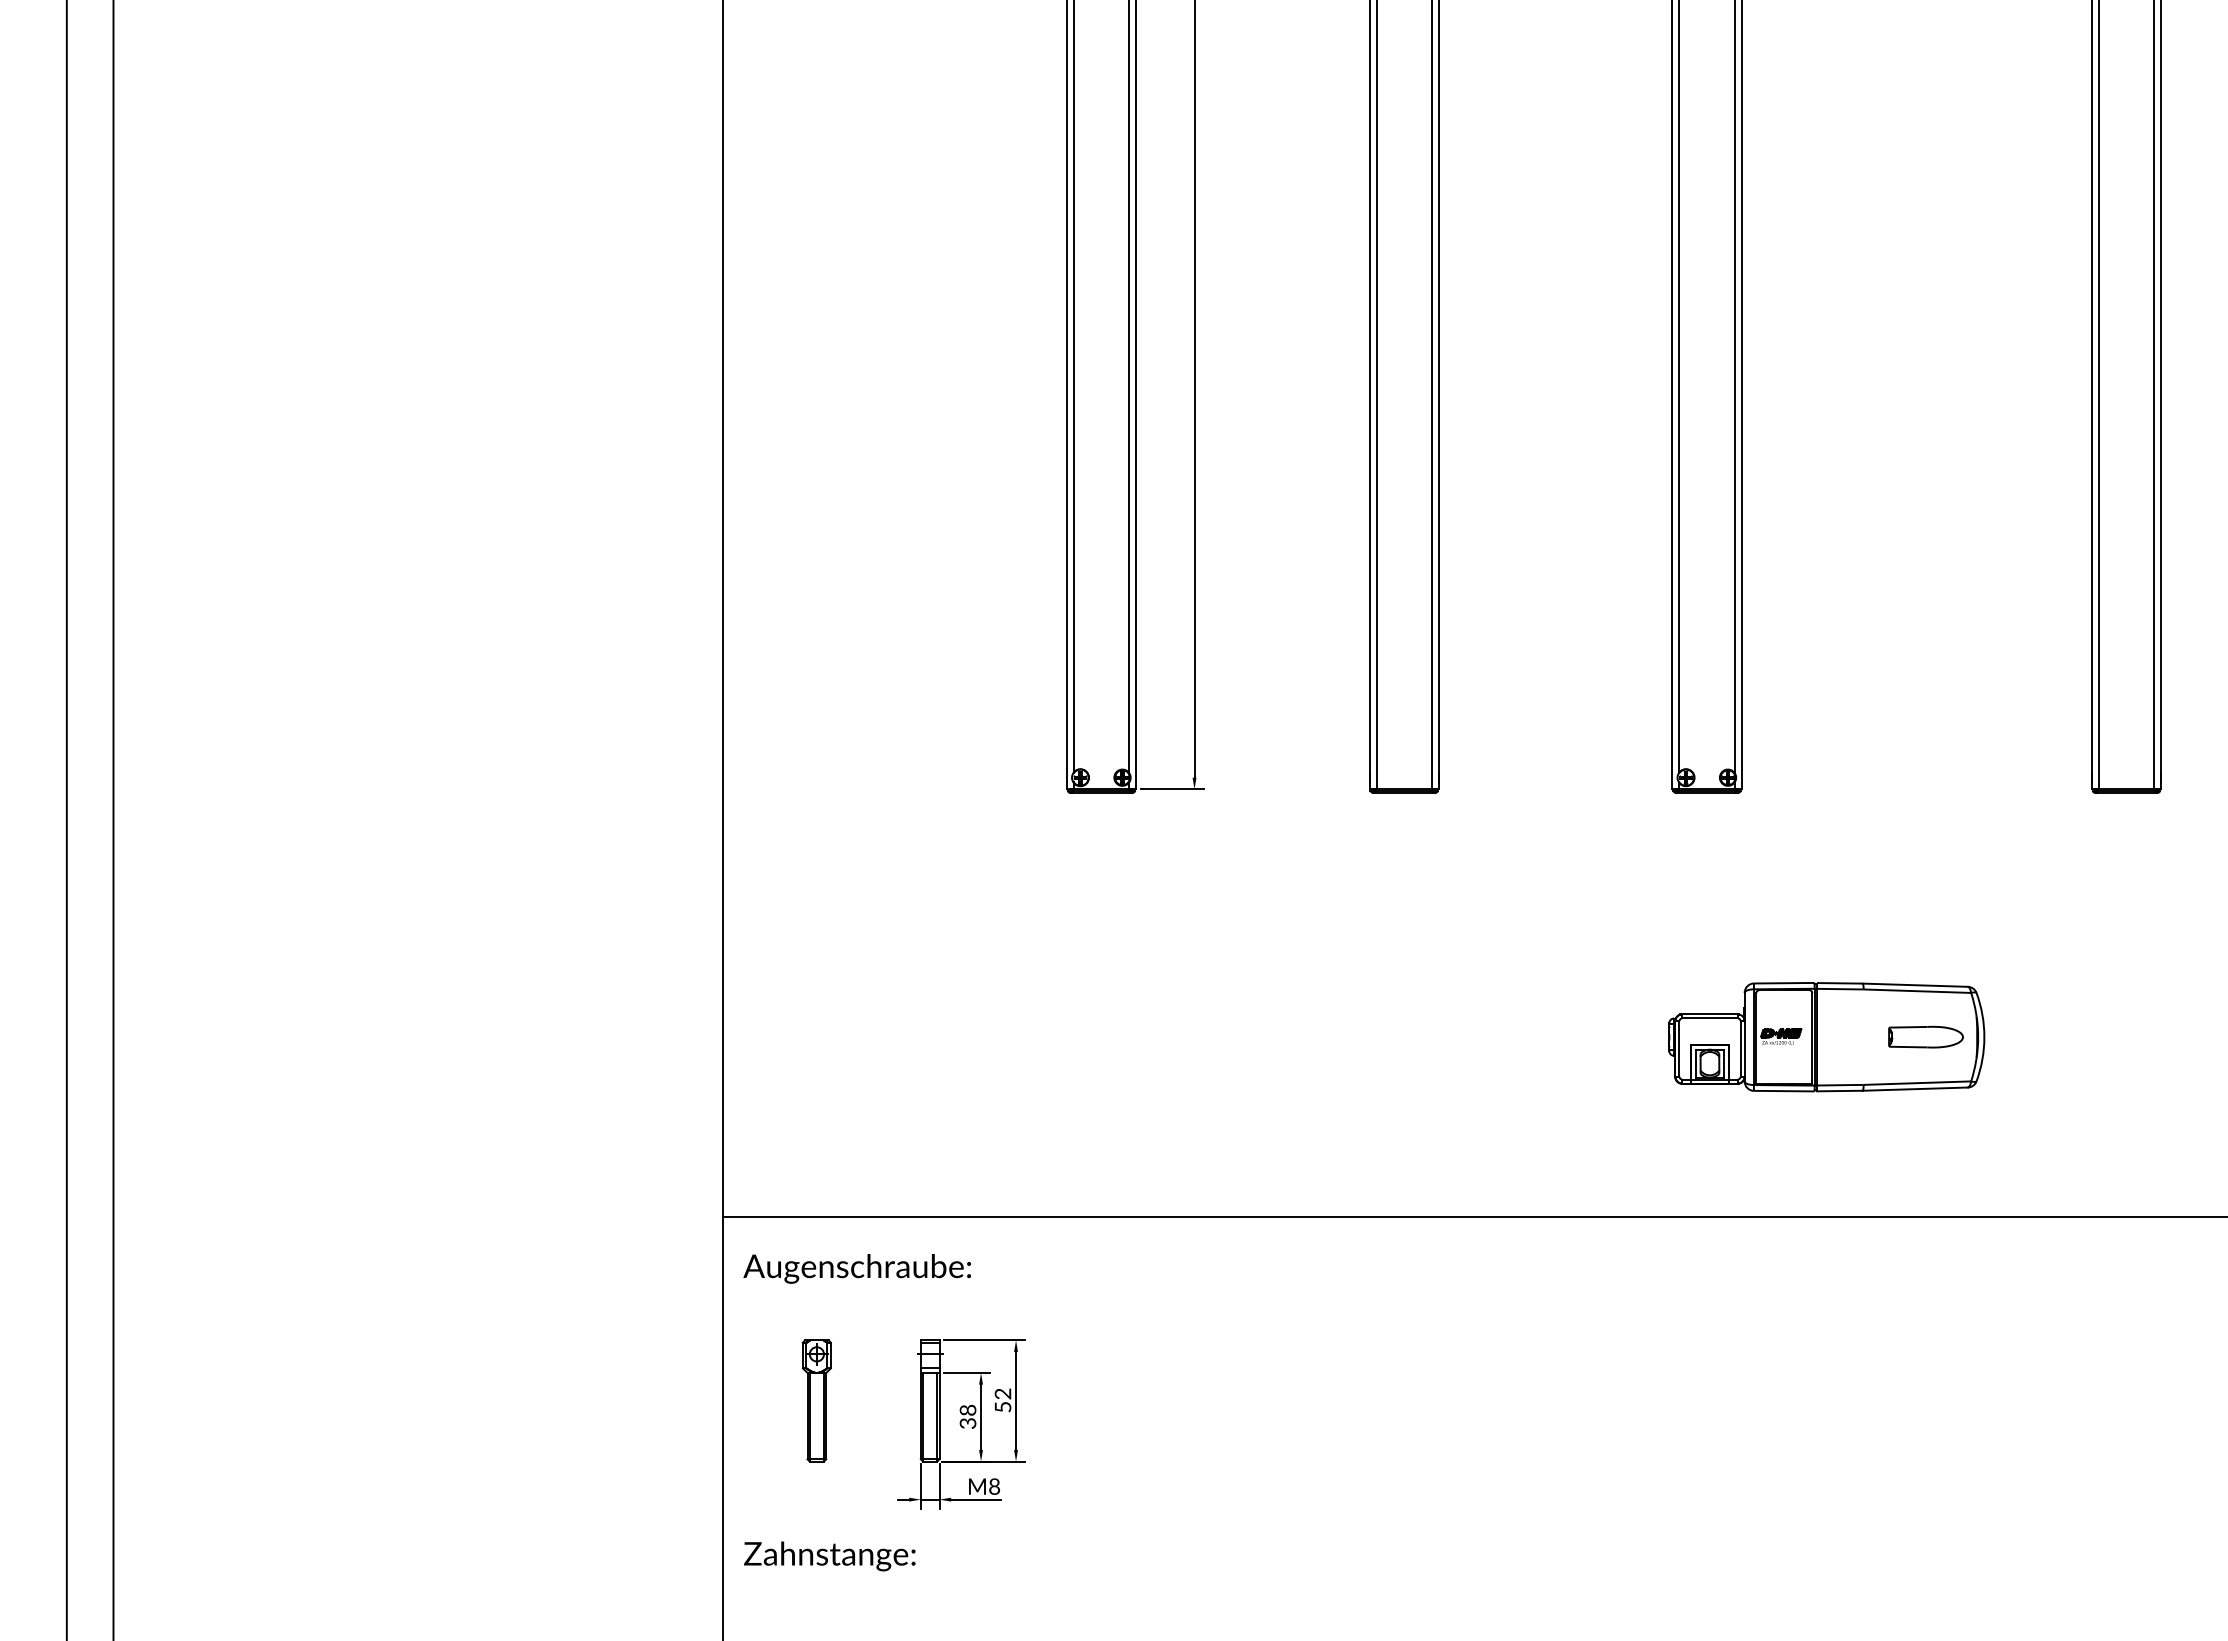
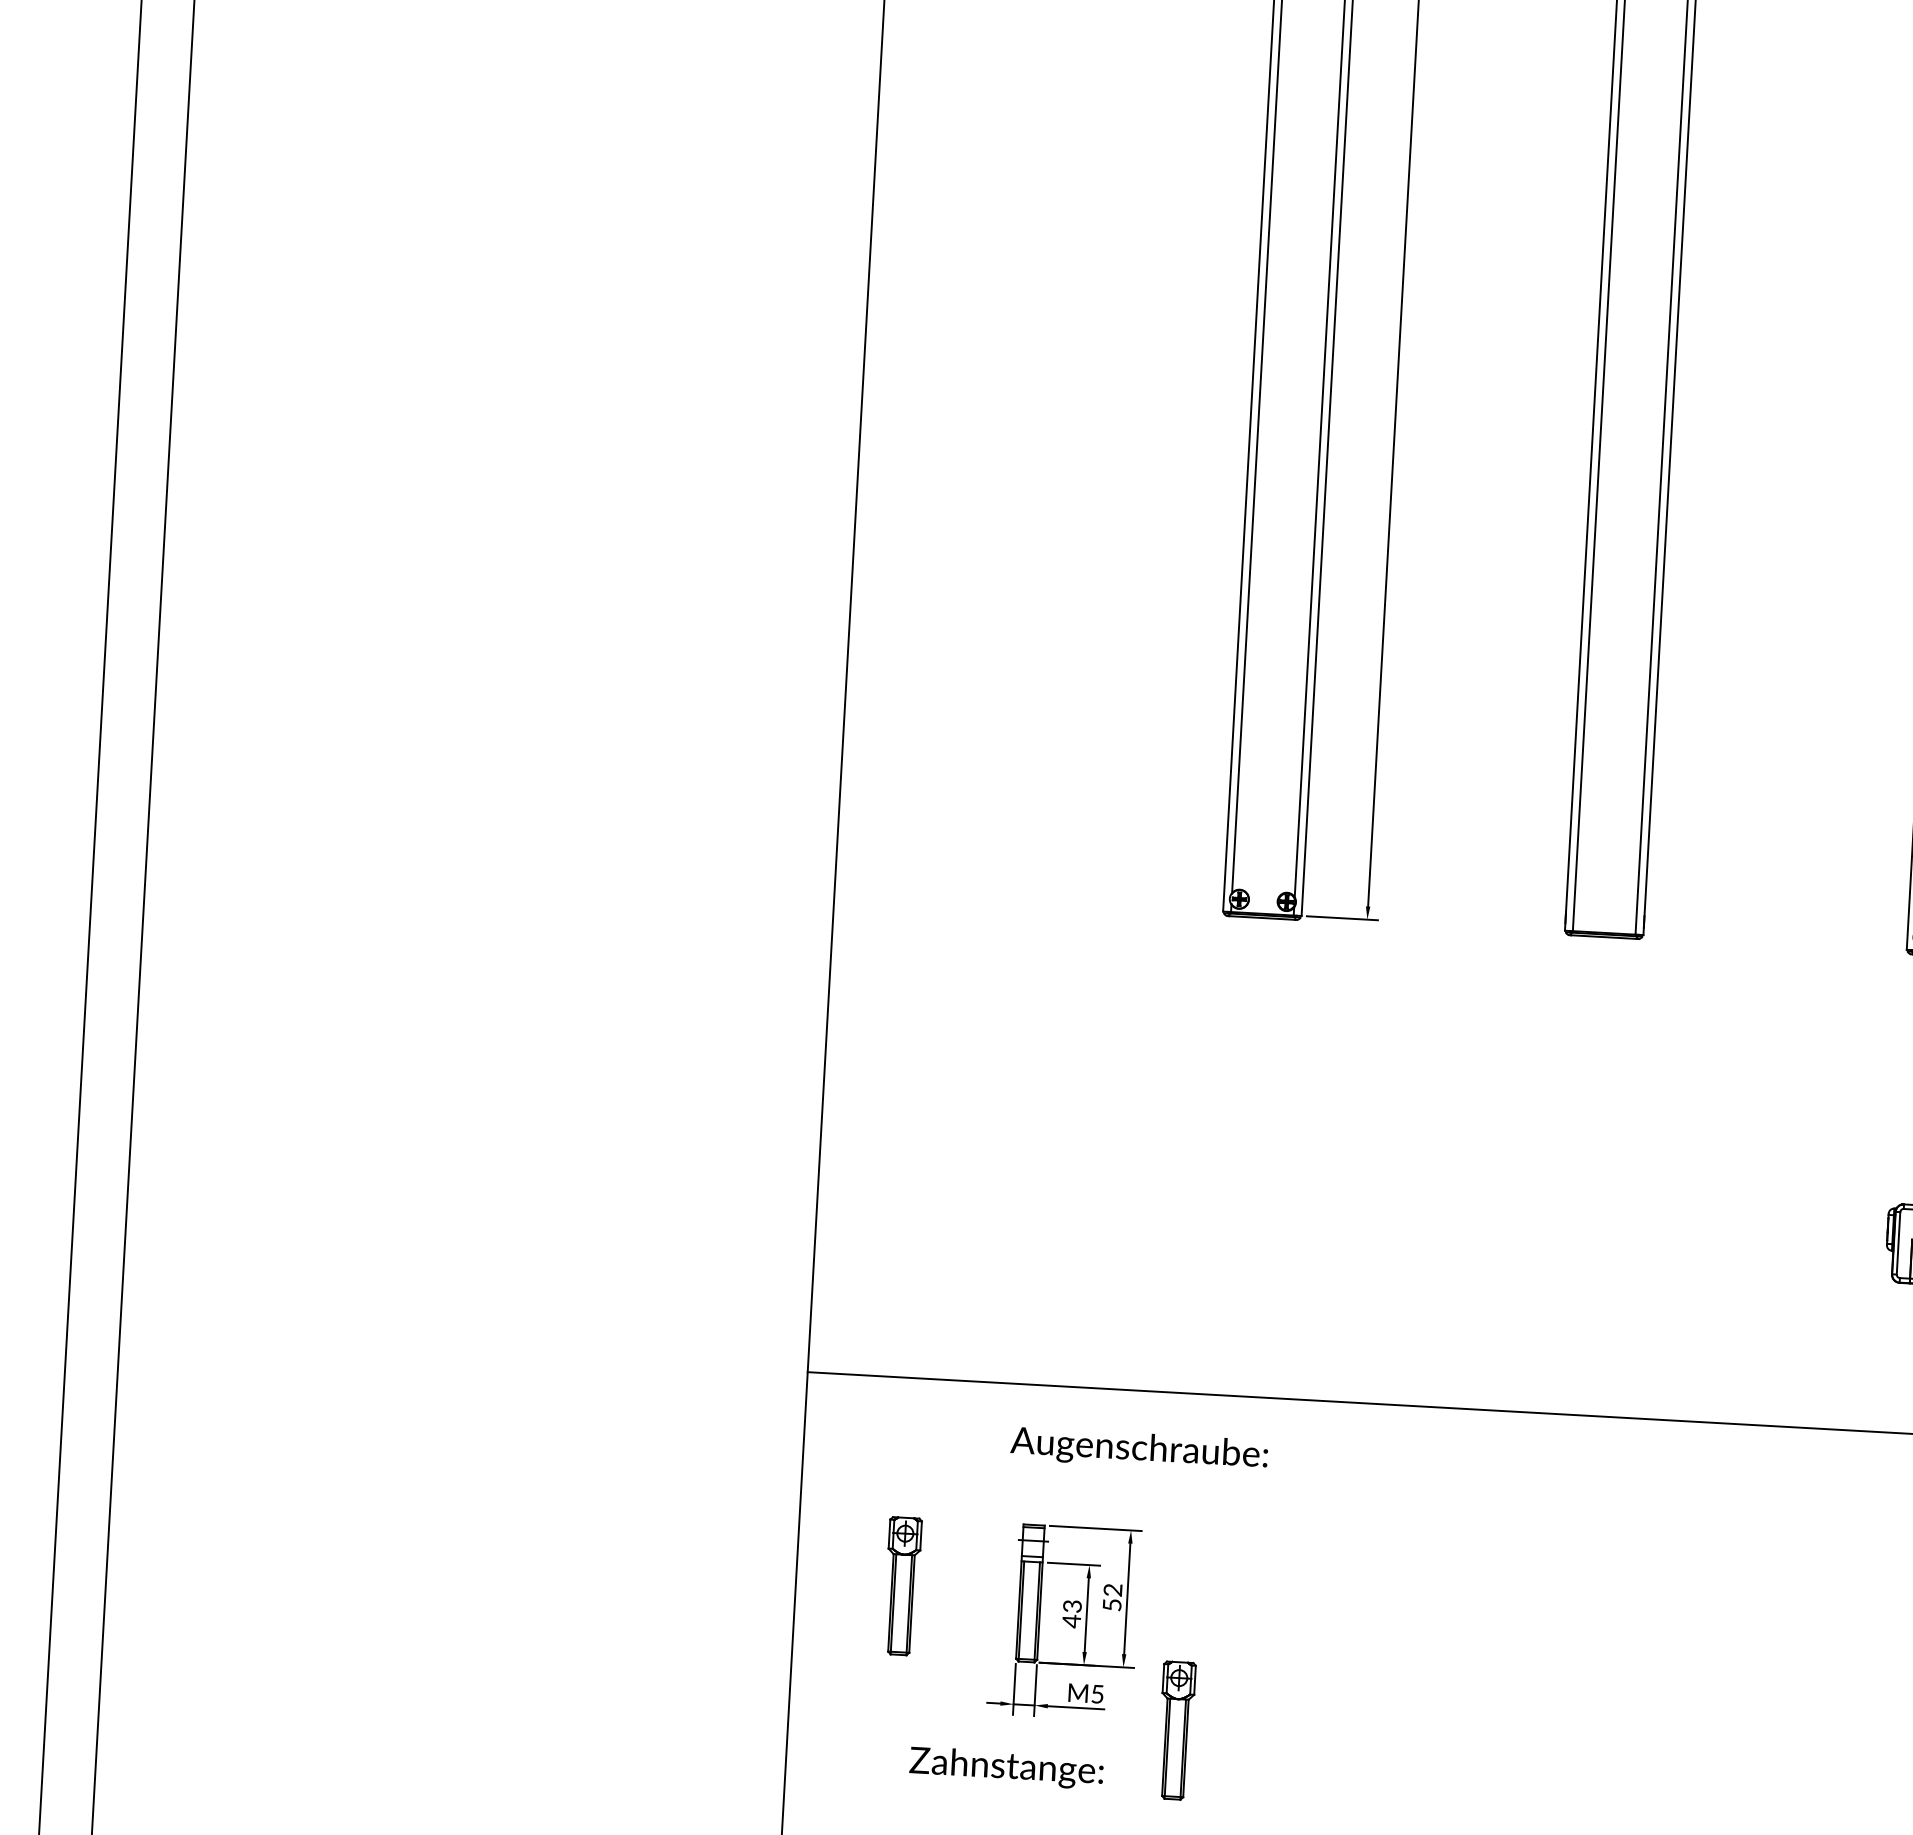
text: (856, 1268) -> (1138, 1449), moved
text: (967, 1416) -> (1071, 1613), 38 -> 43
text: (994, 1486) -> (1097, 1694), M8 -> M5
part: (1065, 1514) -> (1175, 1730), added
text: (829, 1556) -> (1006, 1768), moved

